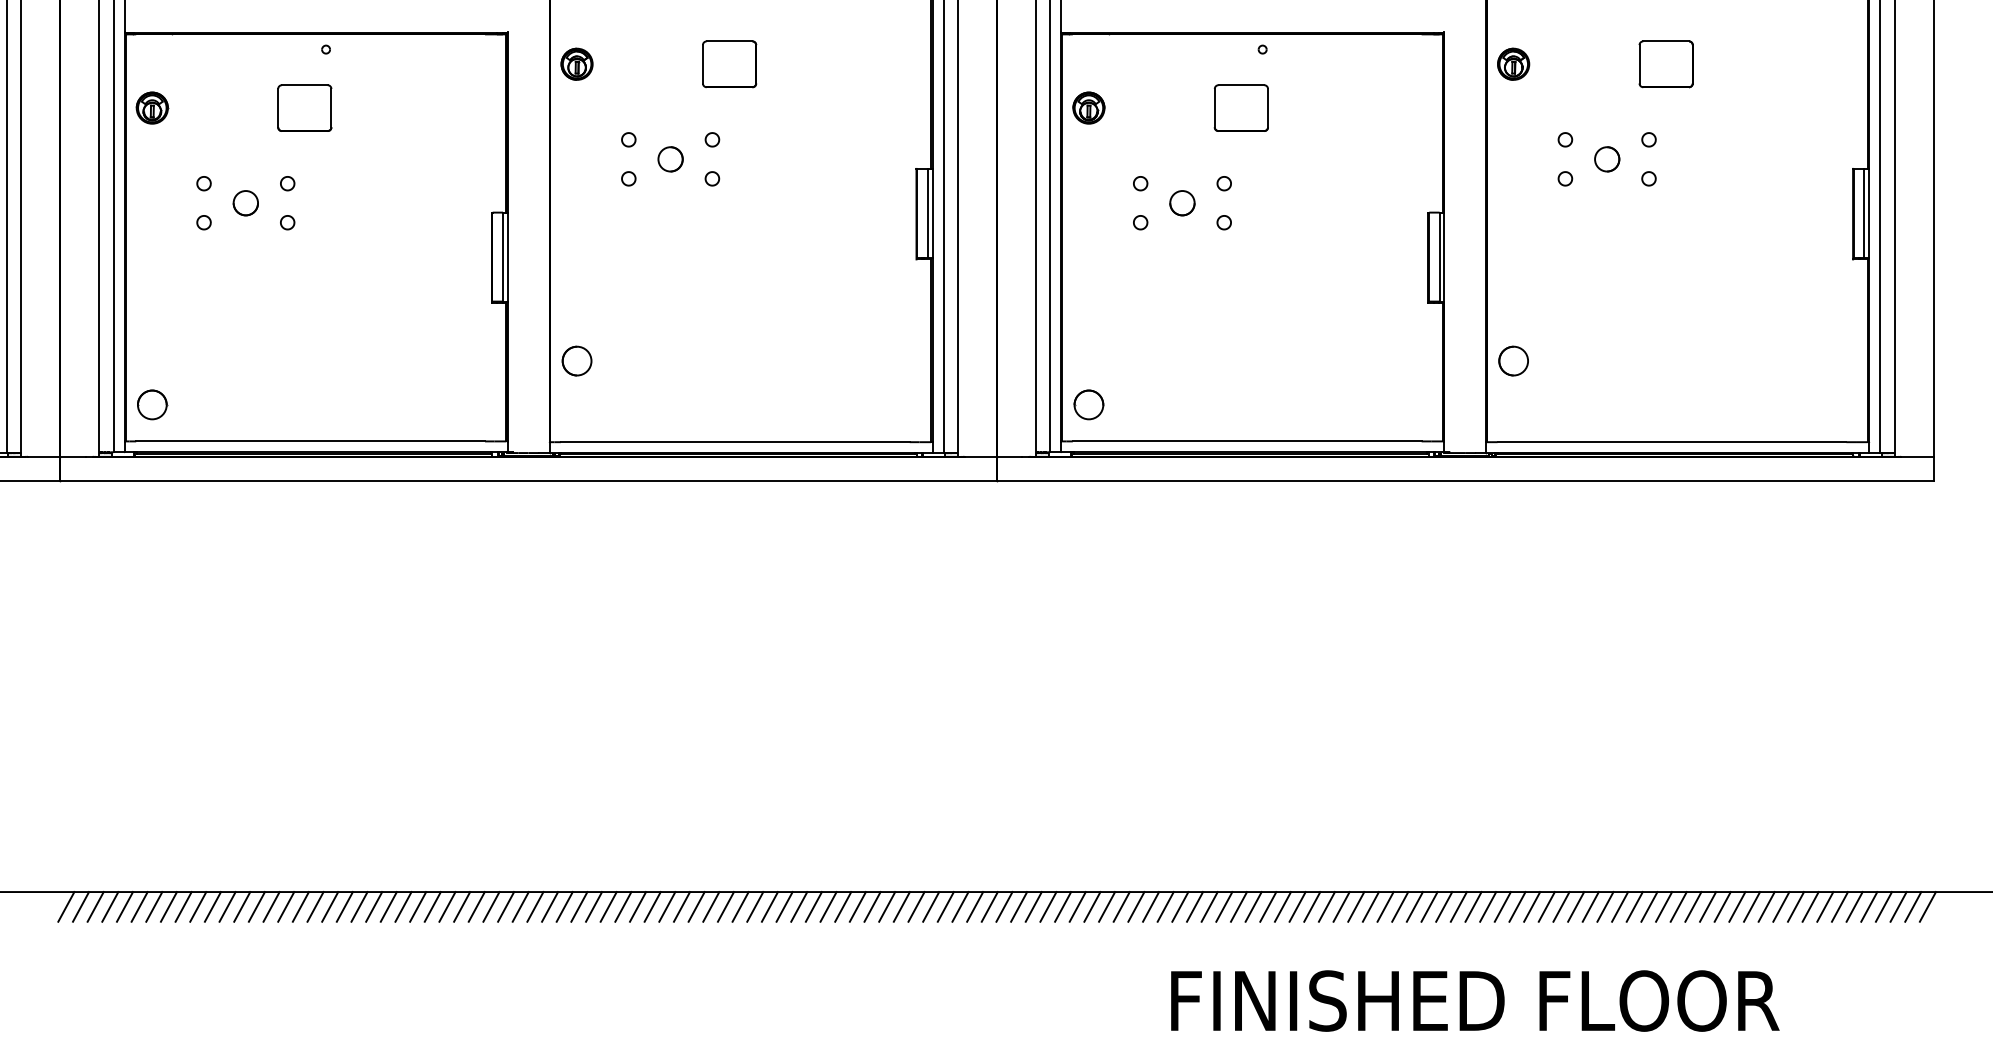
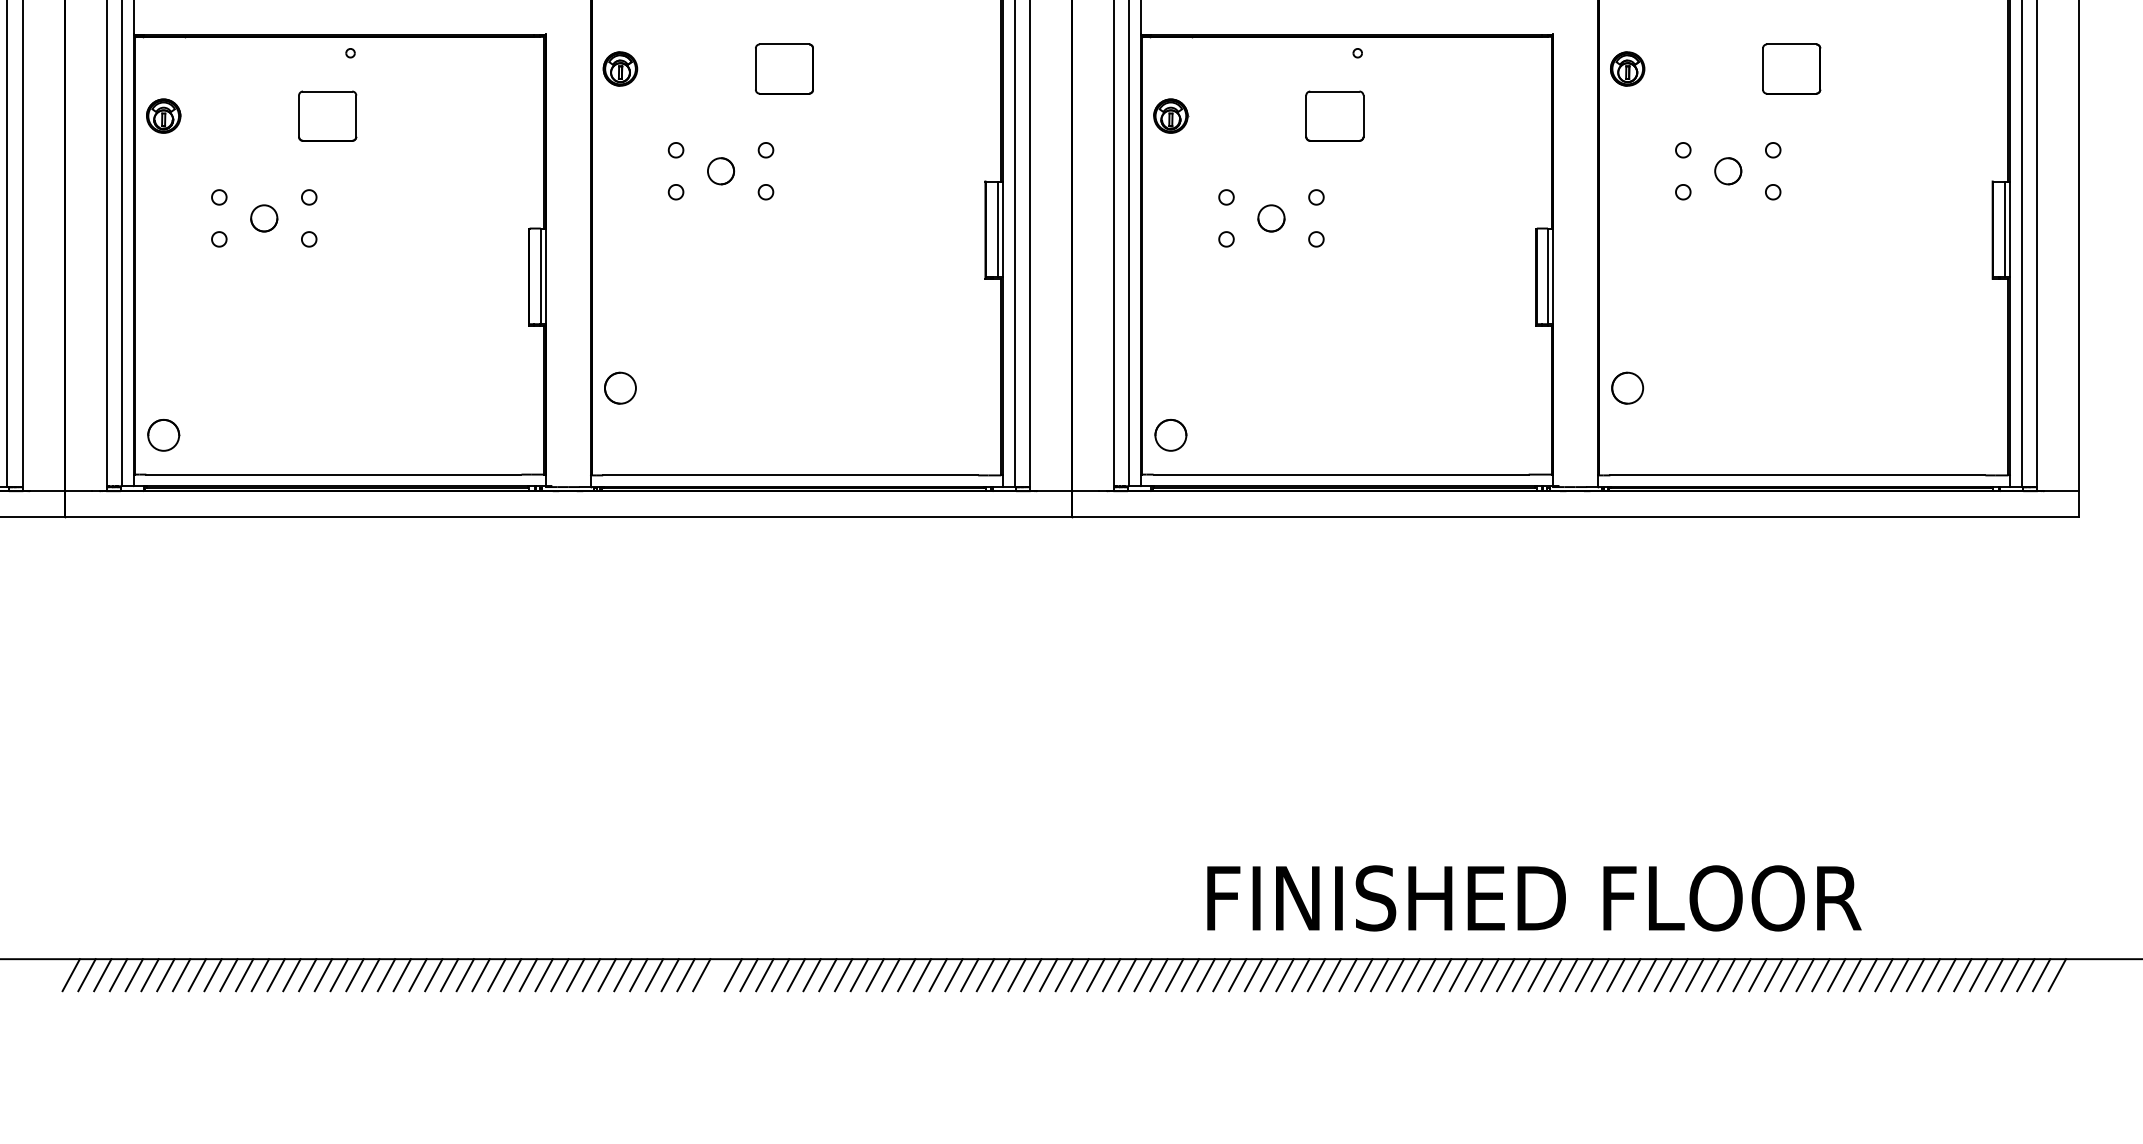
line: (667, 907) -> (717, 975), removed
line: (1927, 907) -> (2072, 975), removed
text: (1475, 1001) -> (1534, 898), moved

